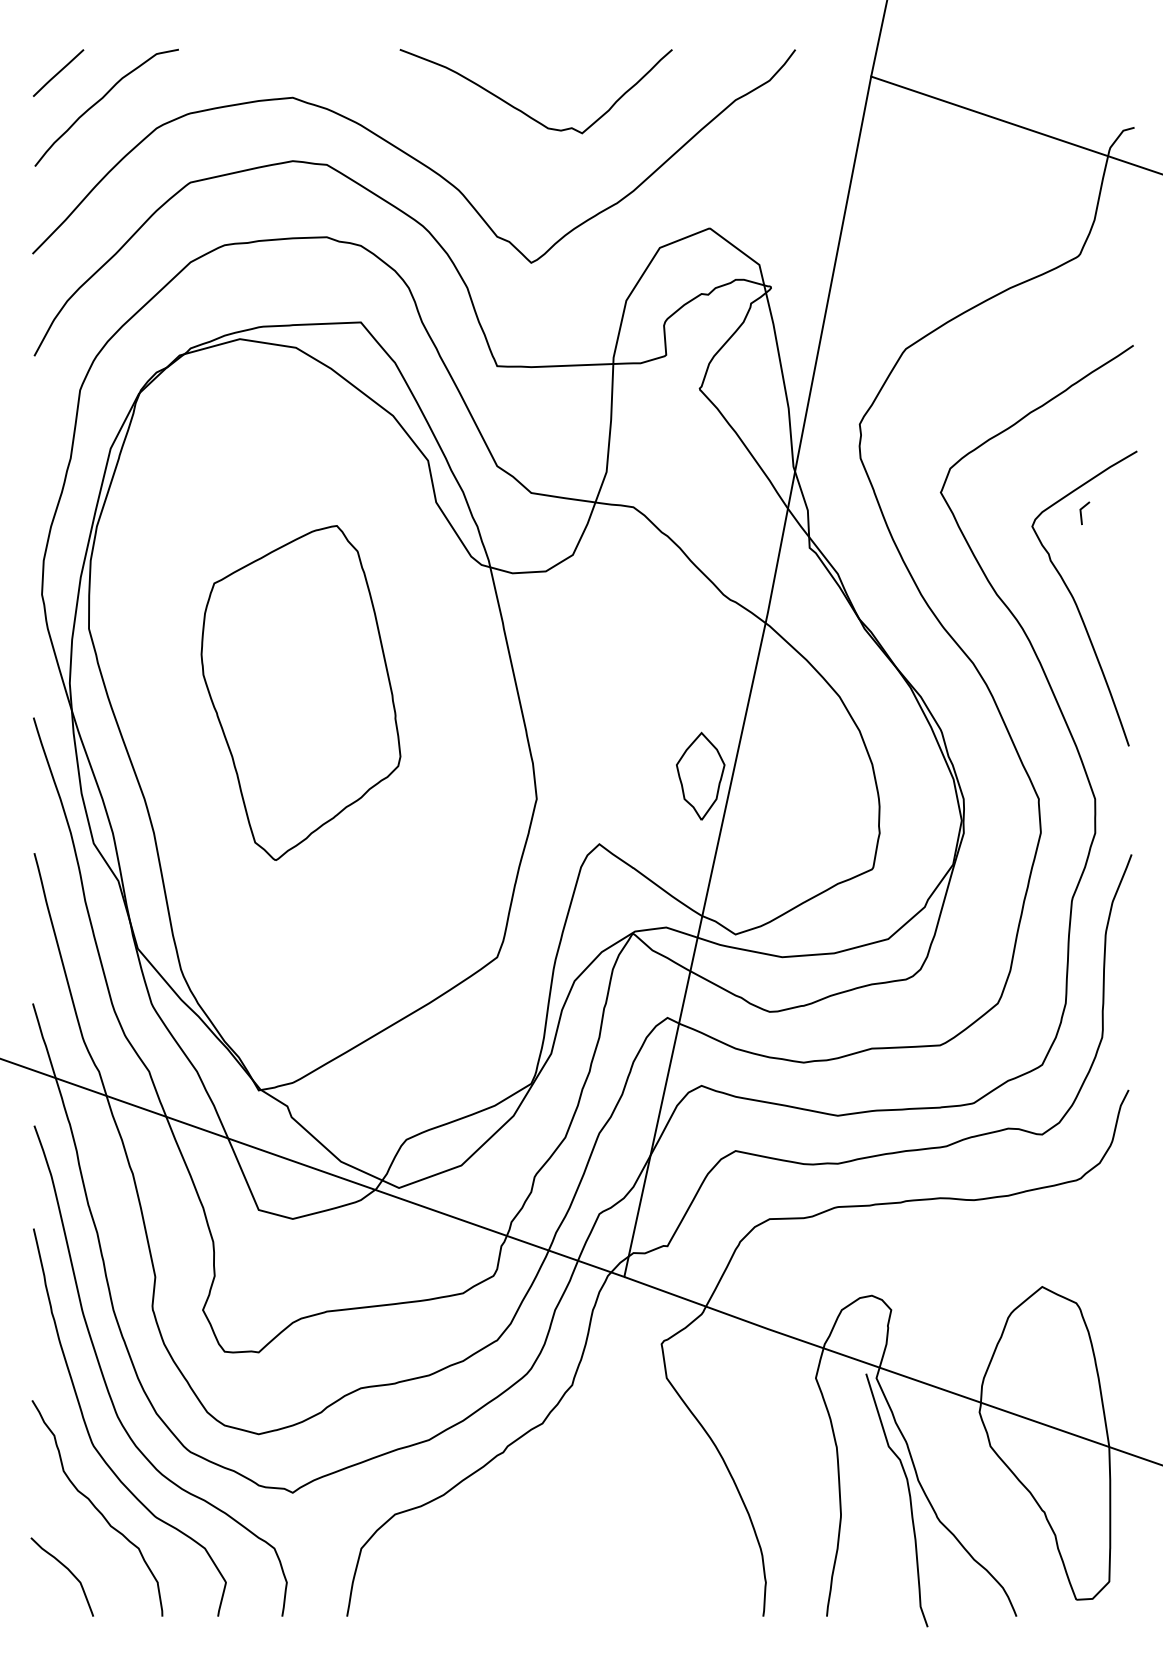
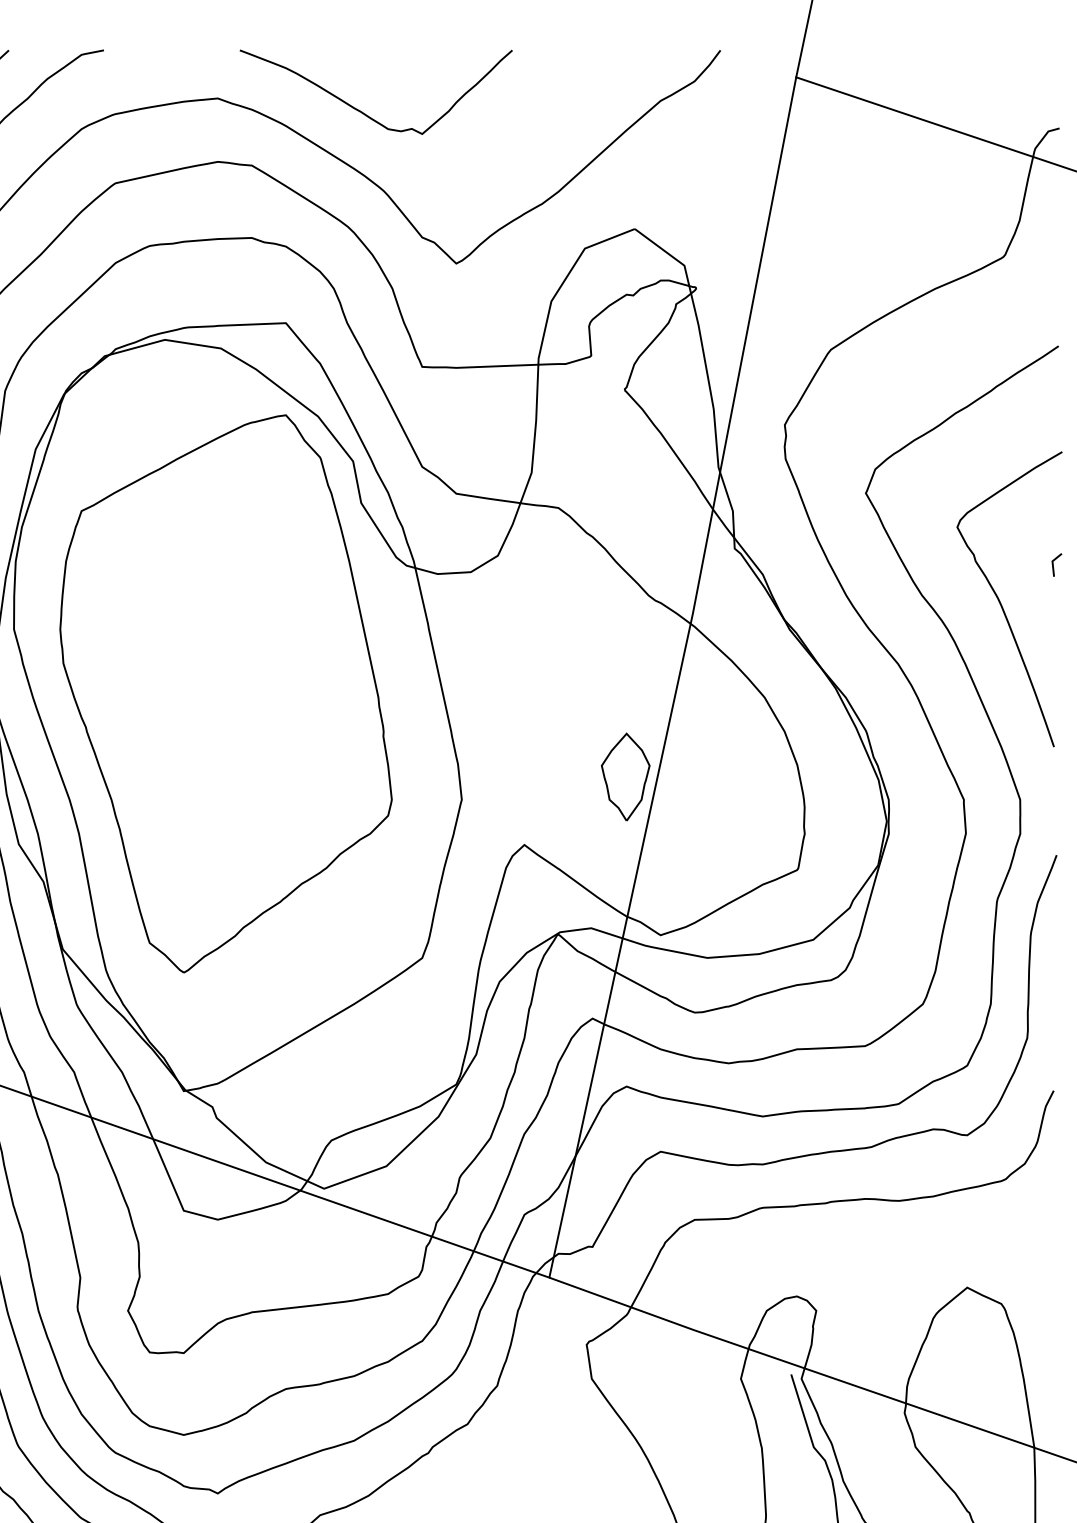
curve: (523, 111) -> (363, 112), moved
line: (1081, 512) -> (1053, 564), moved
part: (300, 692) -> (225, 693), size x1.67

